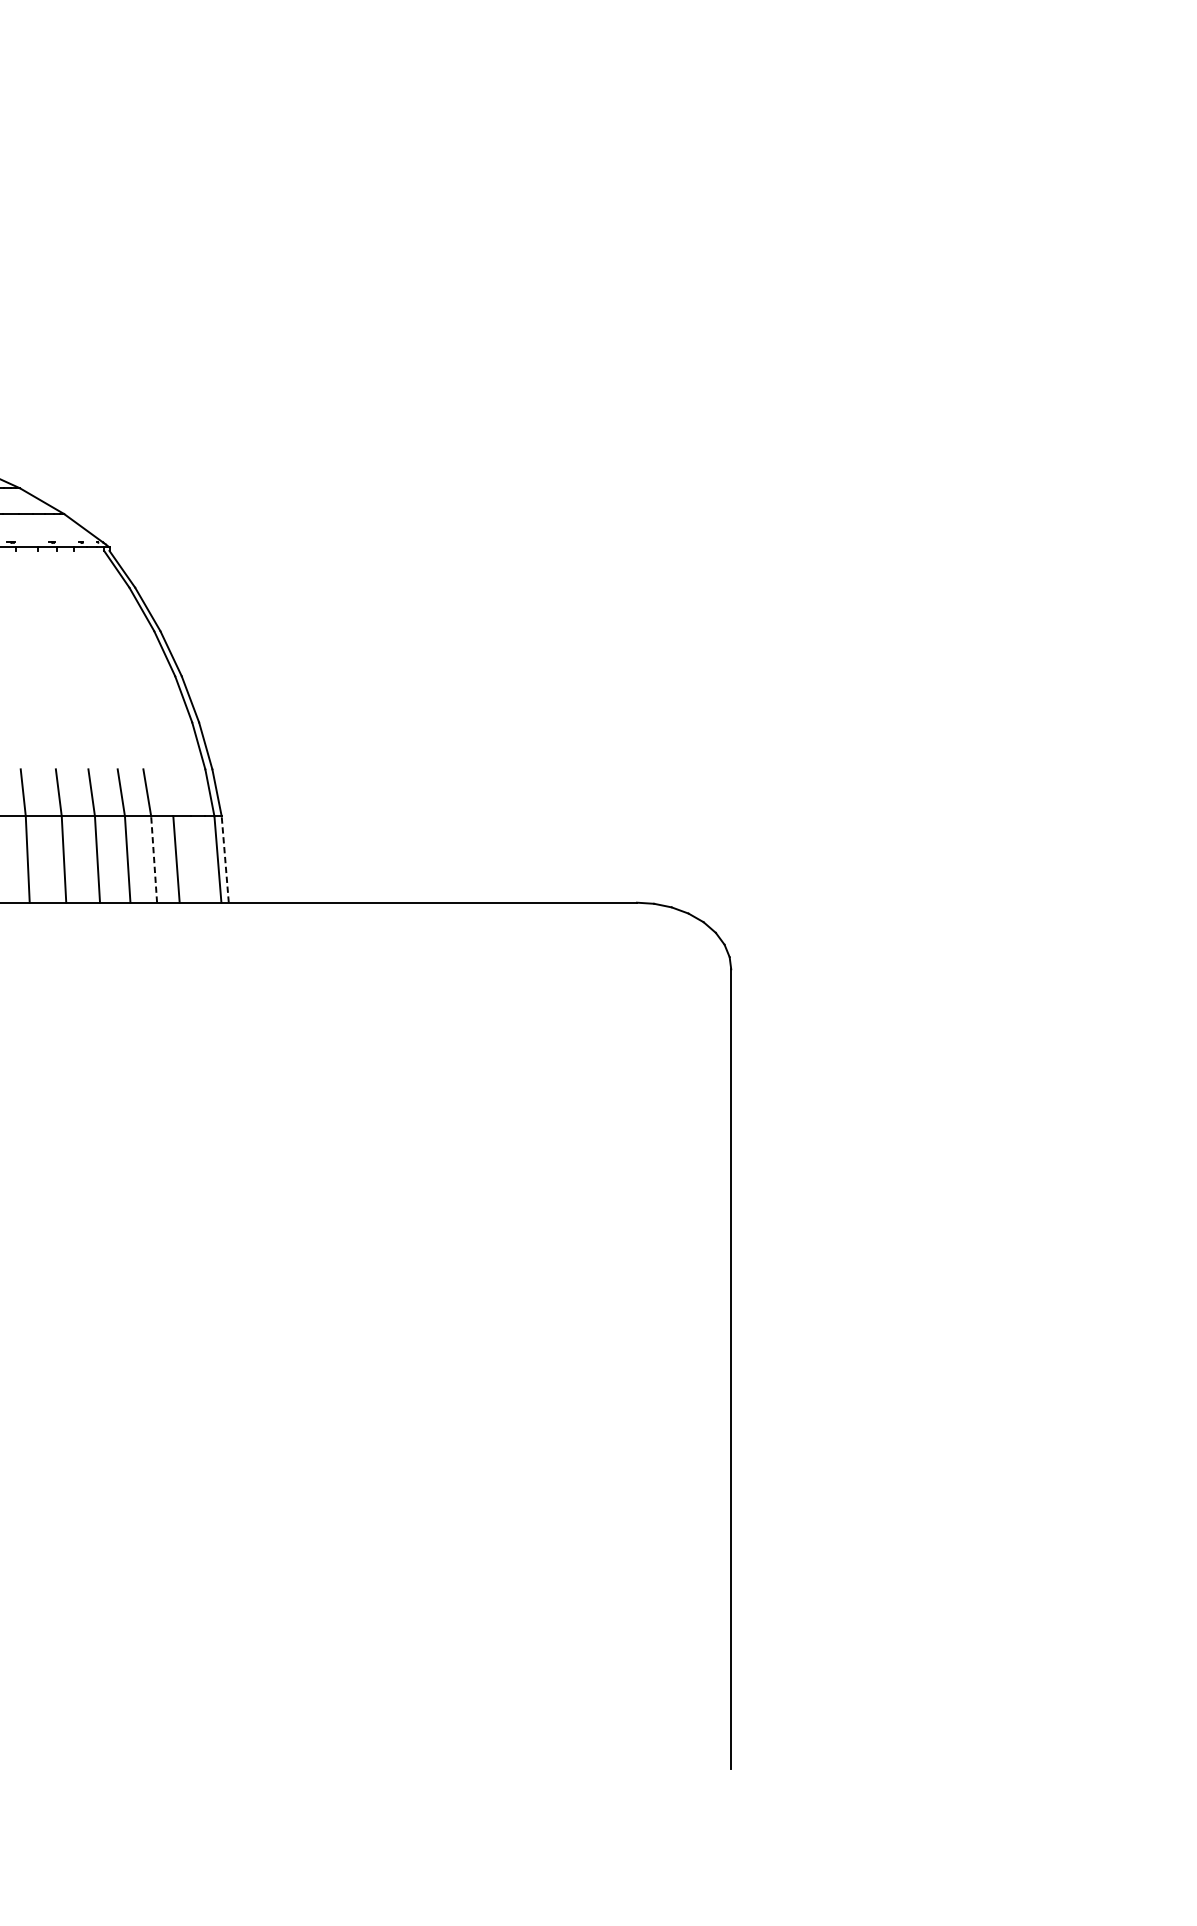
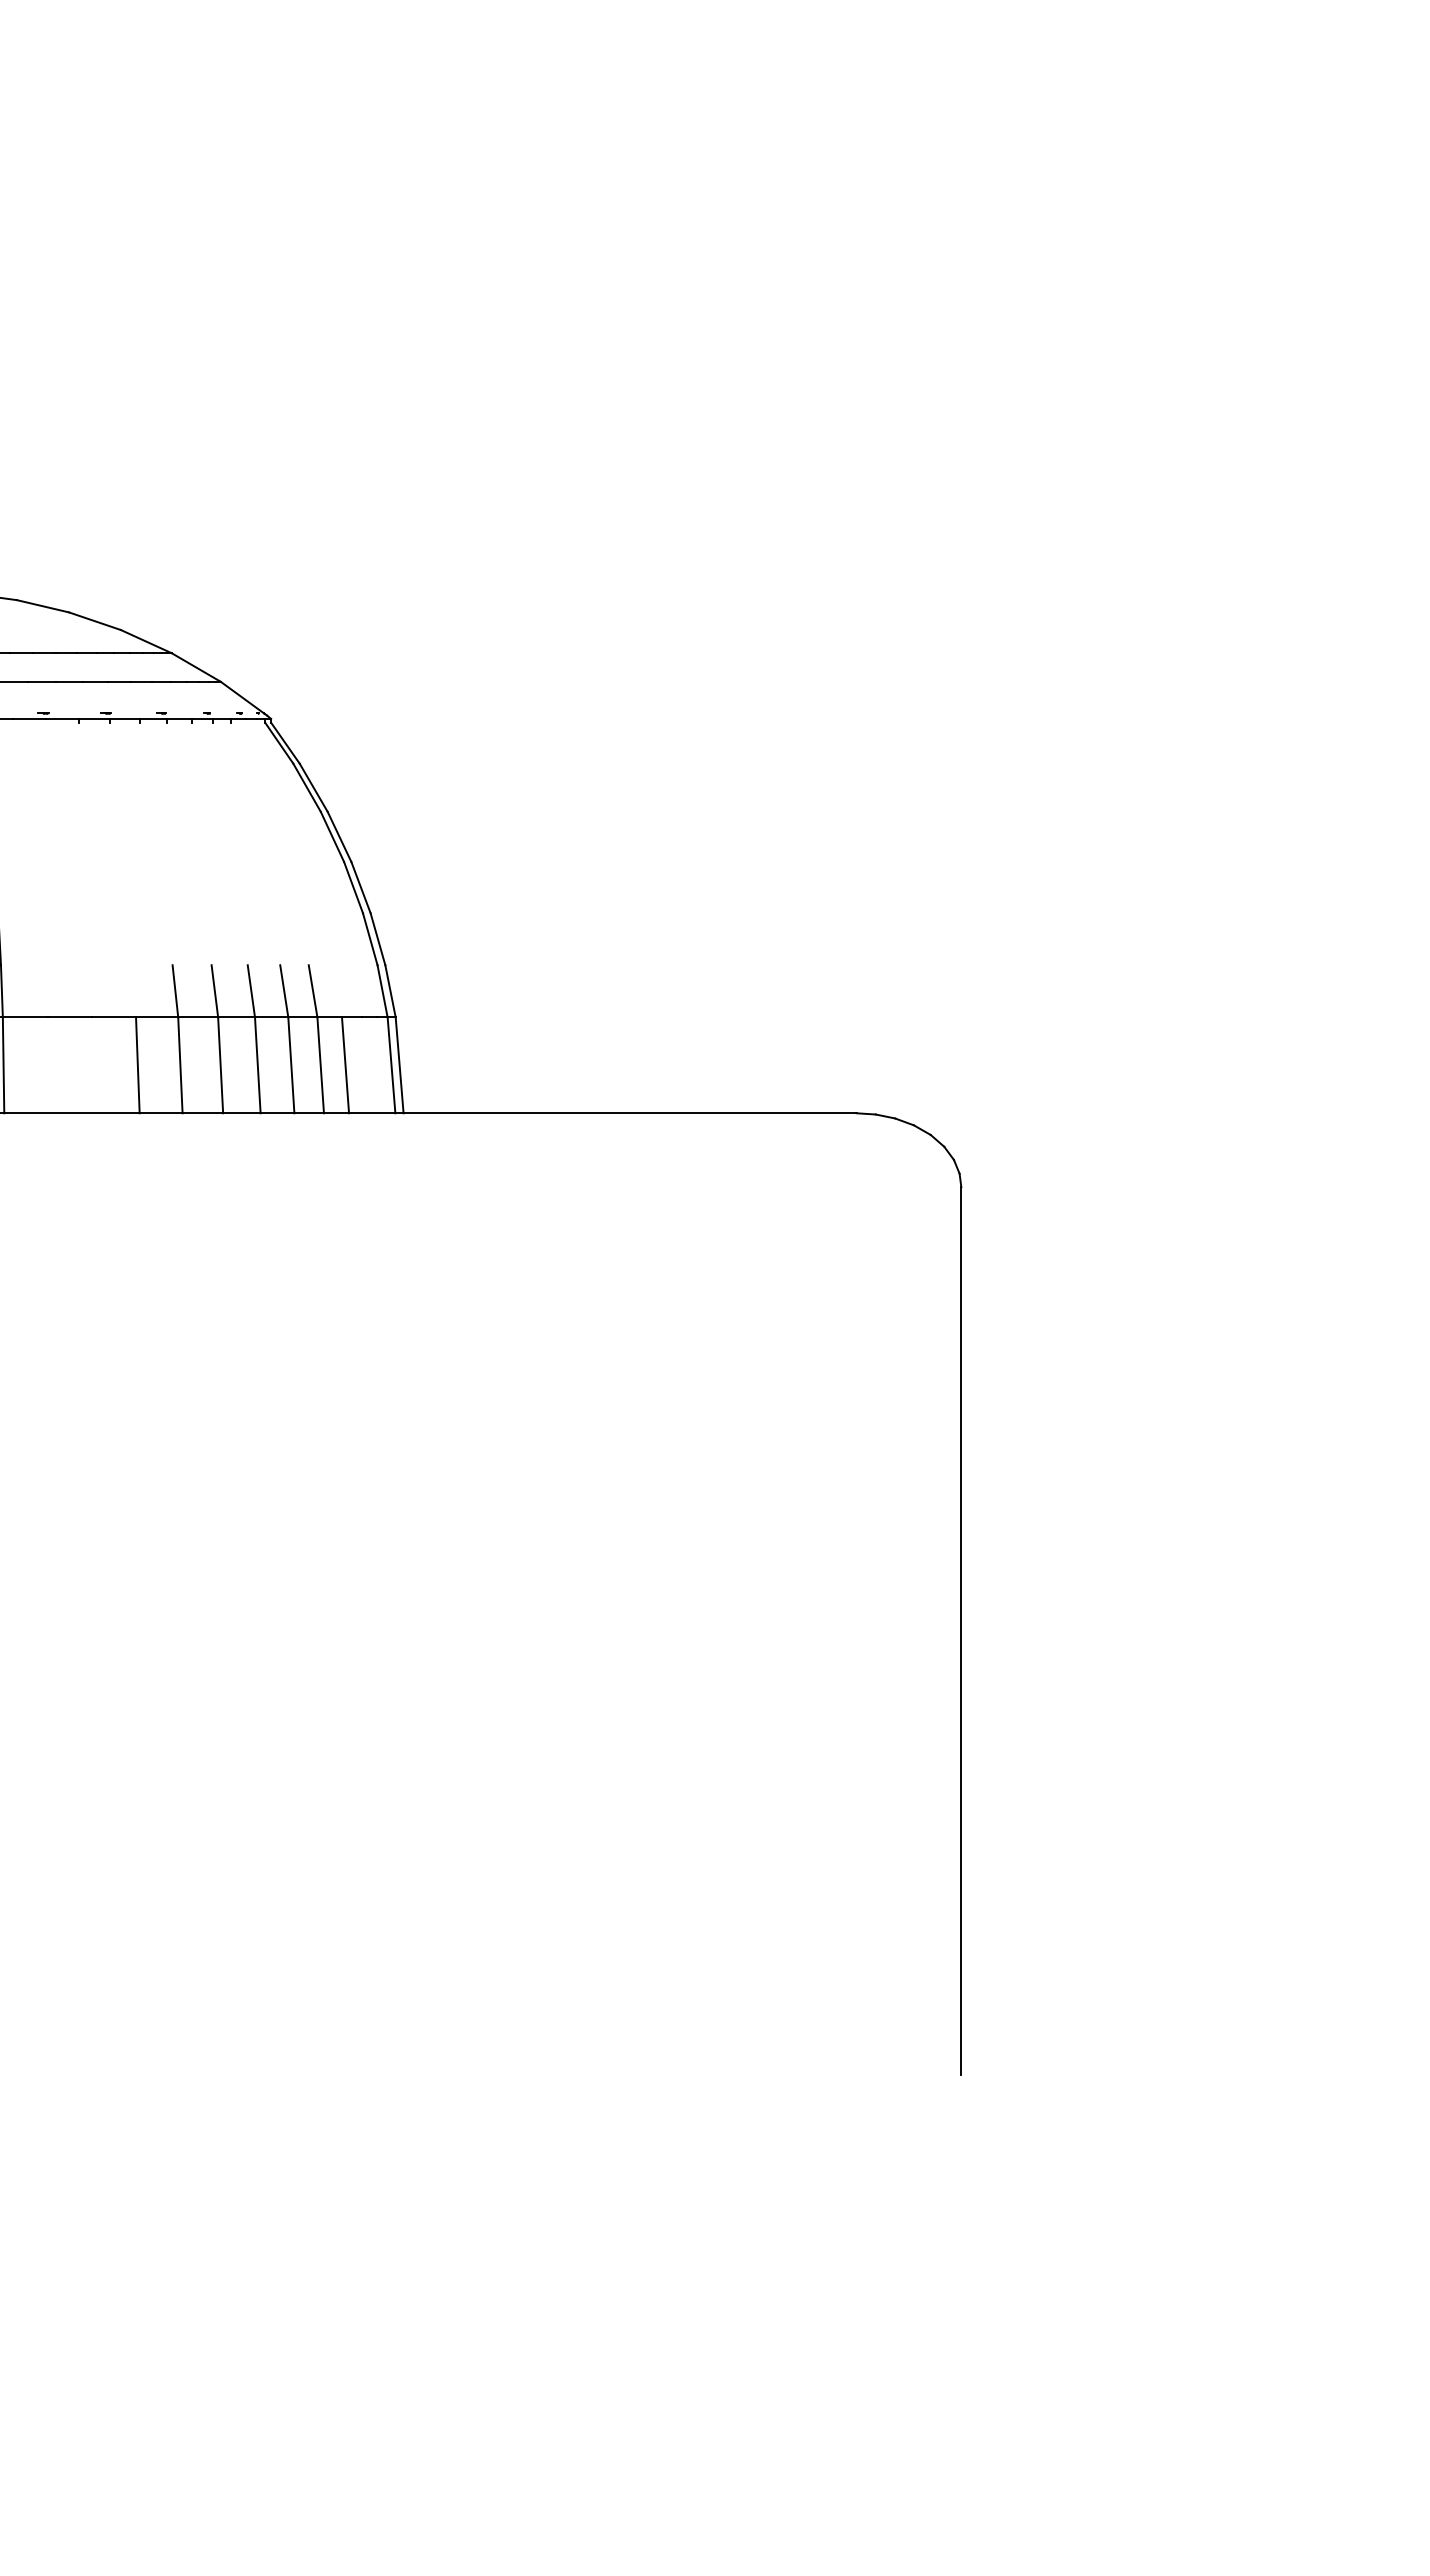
line: (153, 858) -> (320, 1064), dashed -> solid
line: (225, 858) -> (399, 1064), dashed -> solid

